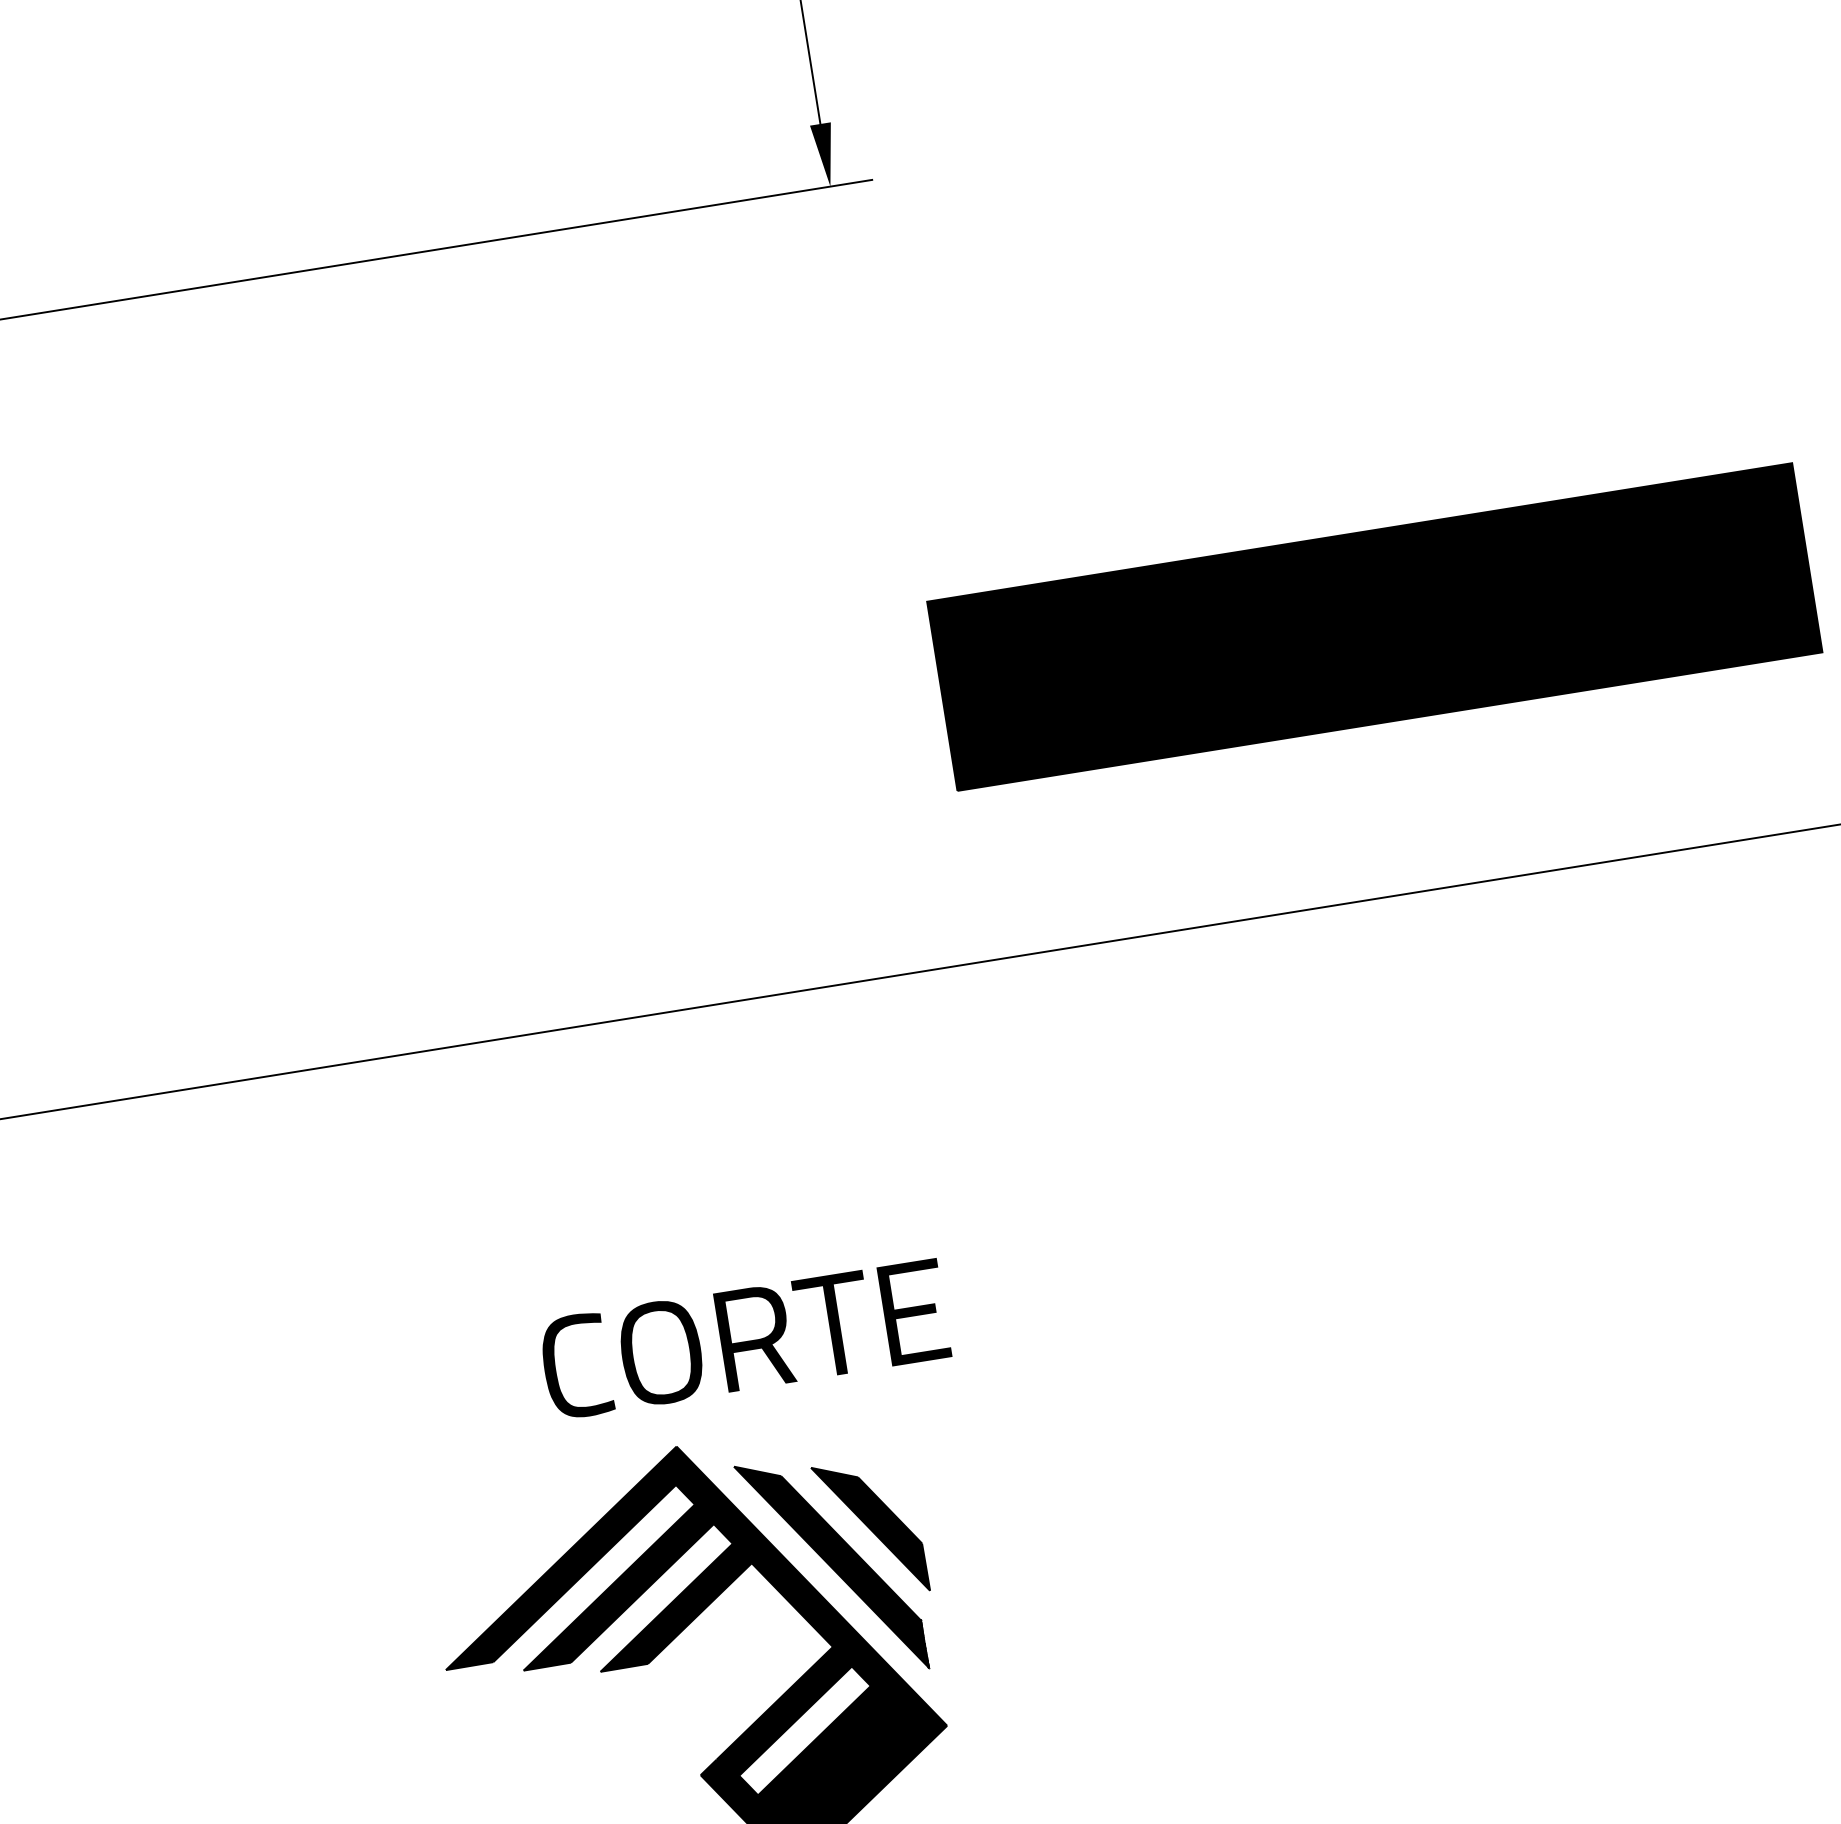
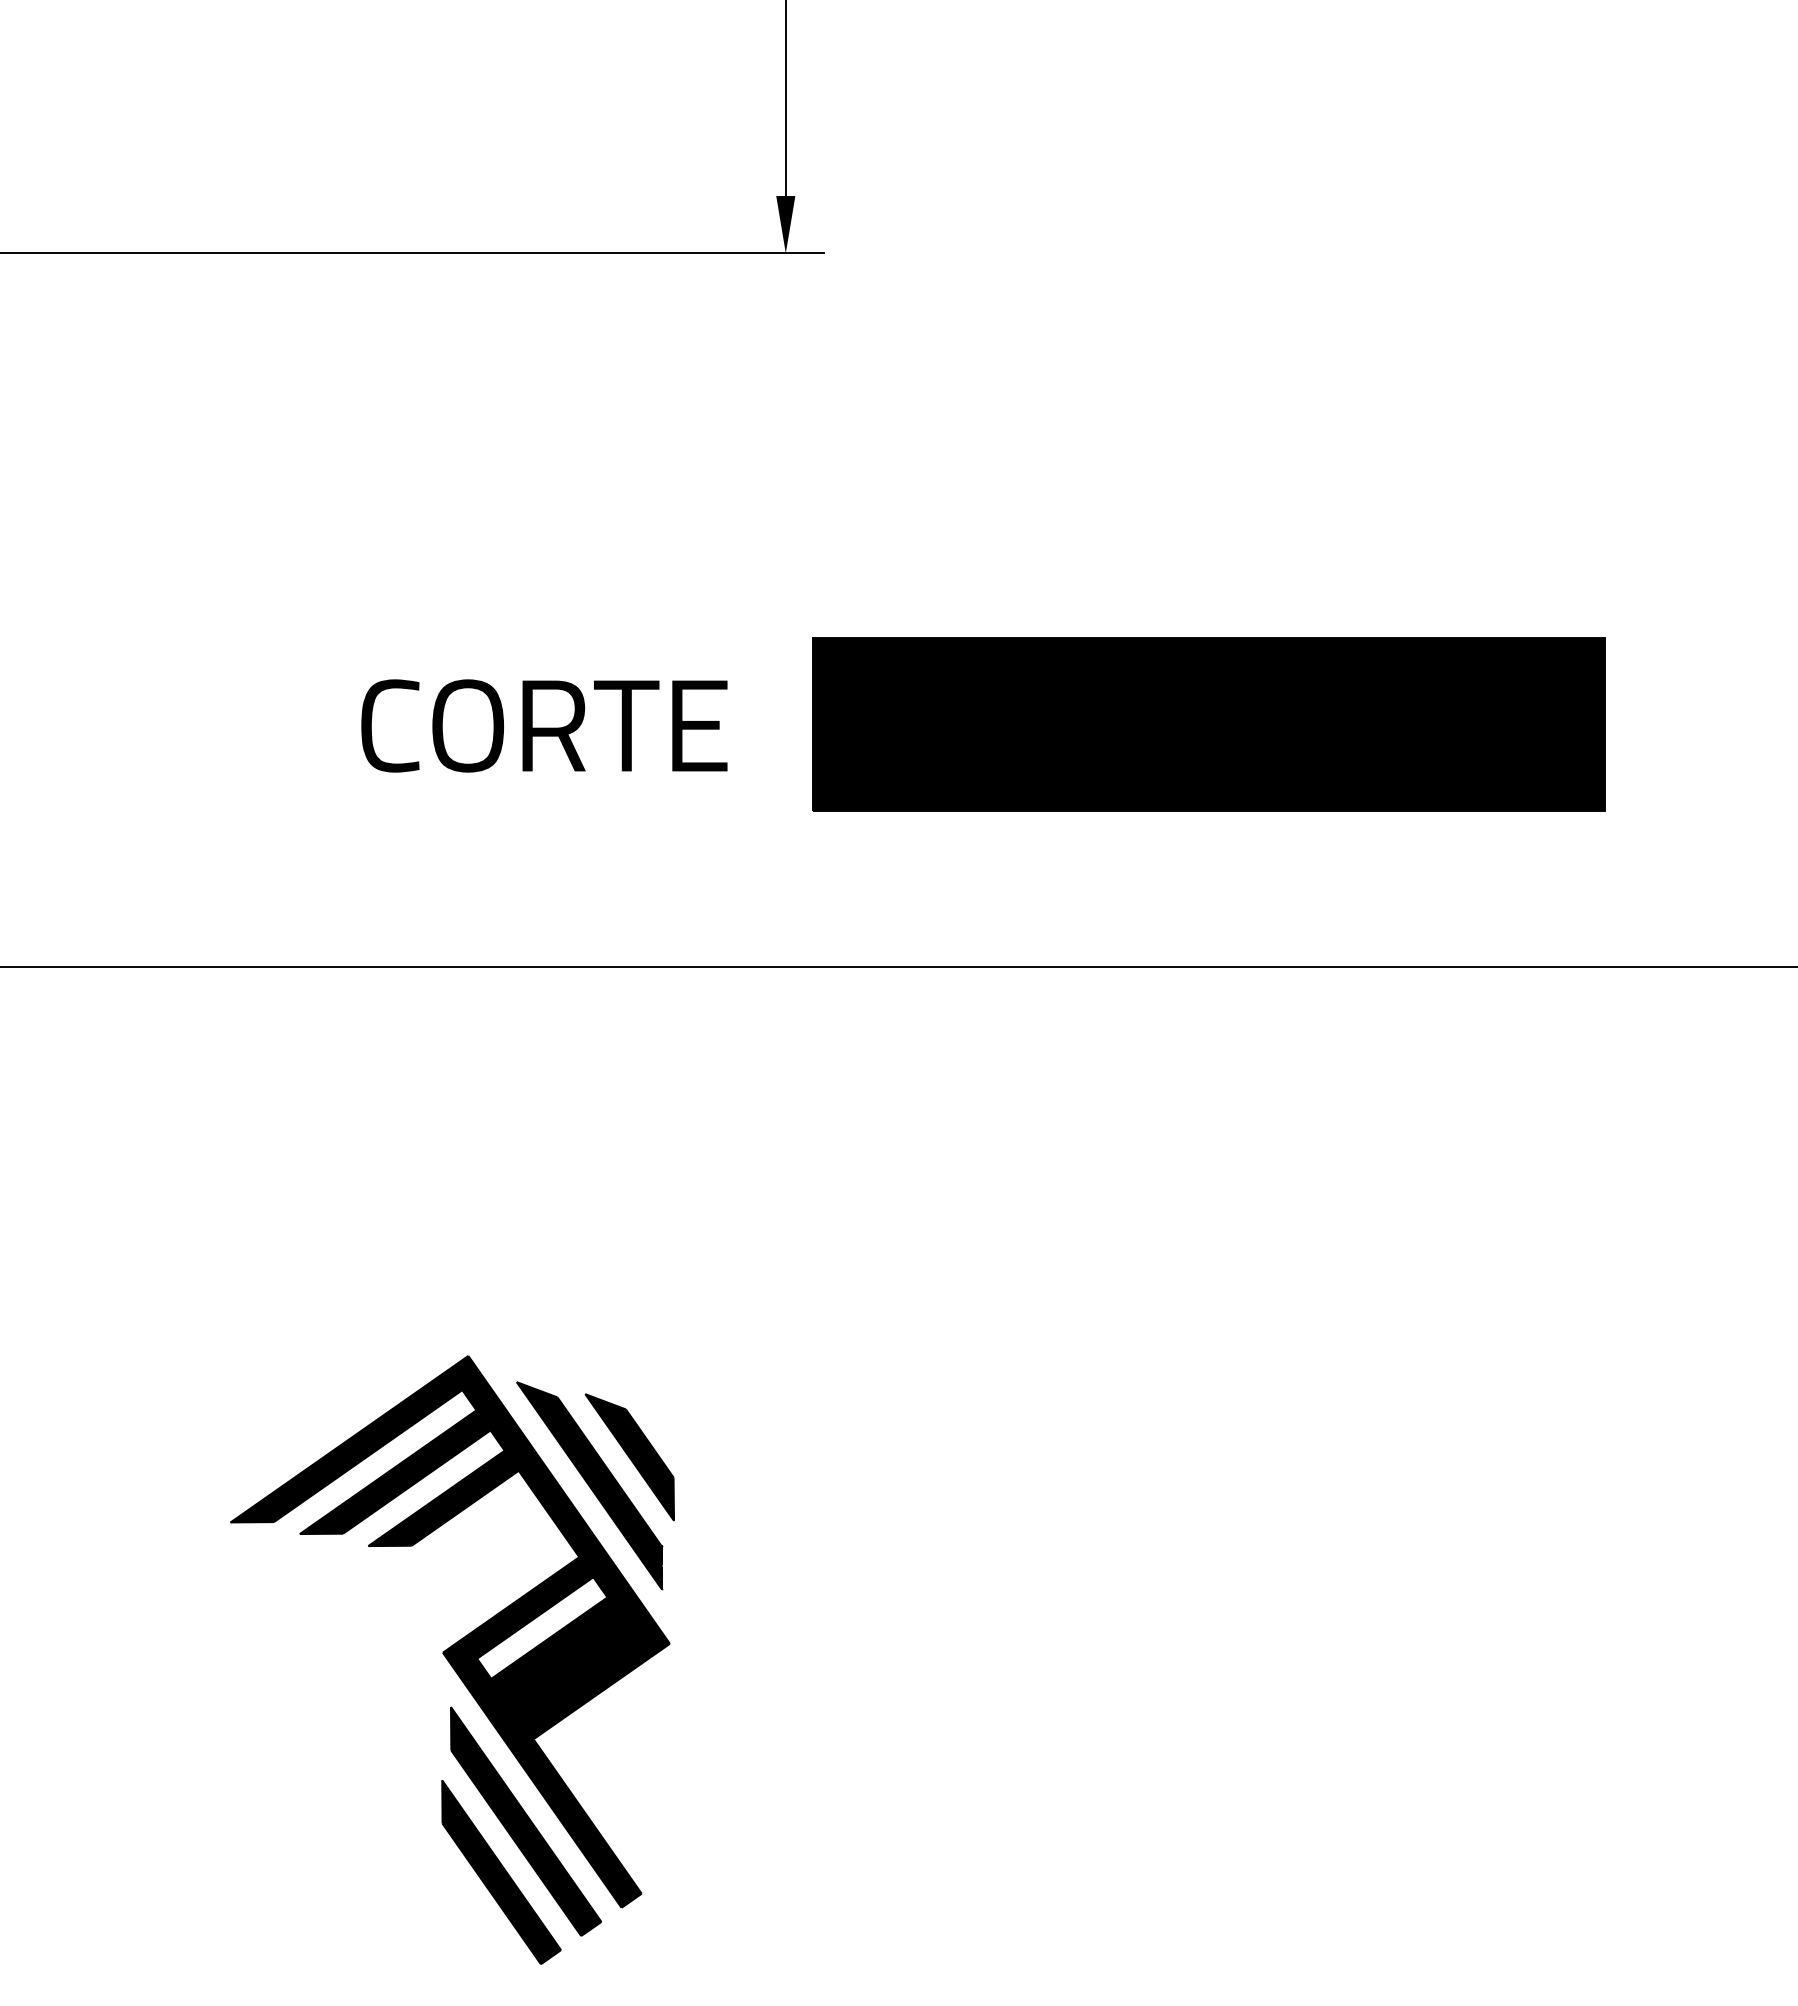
text: (744, 1338) -> (544, 725), moved

